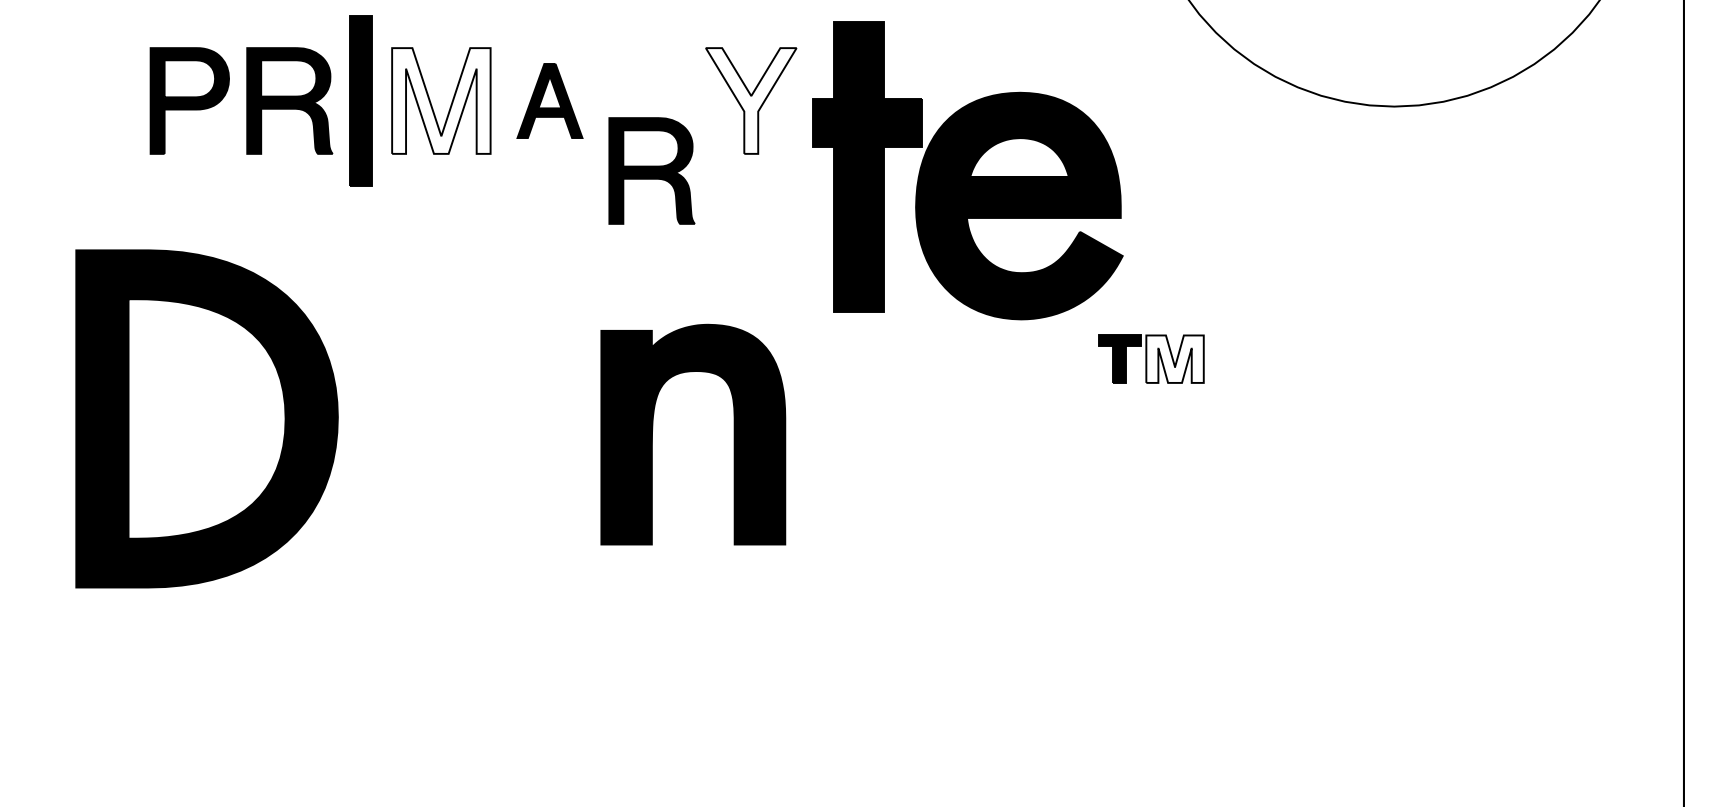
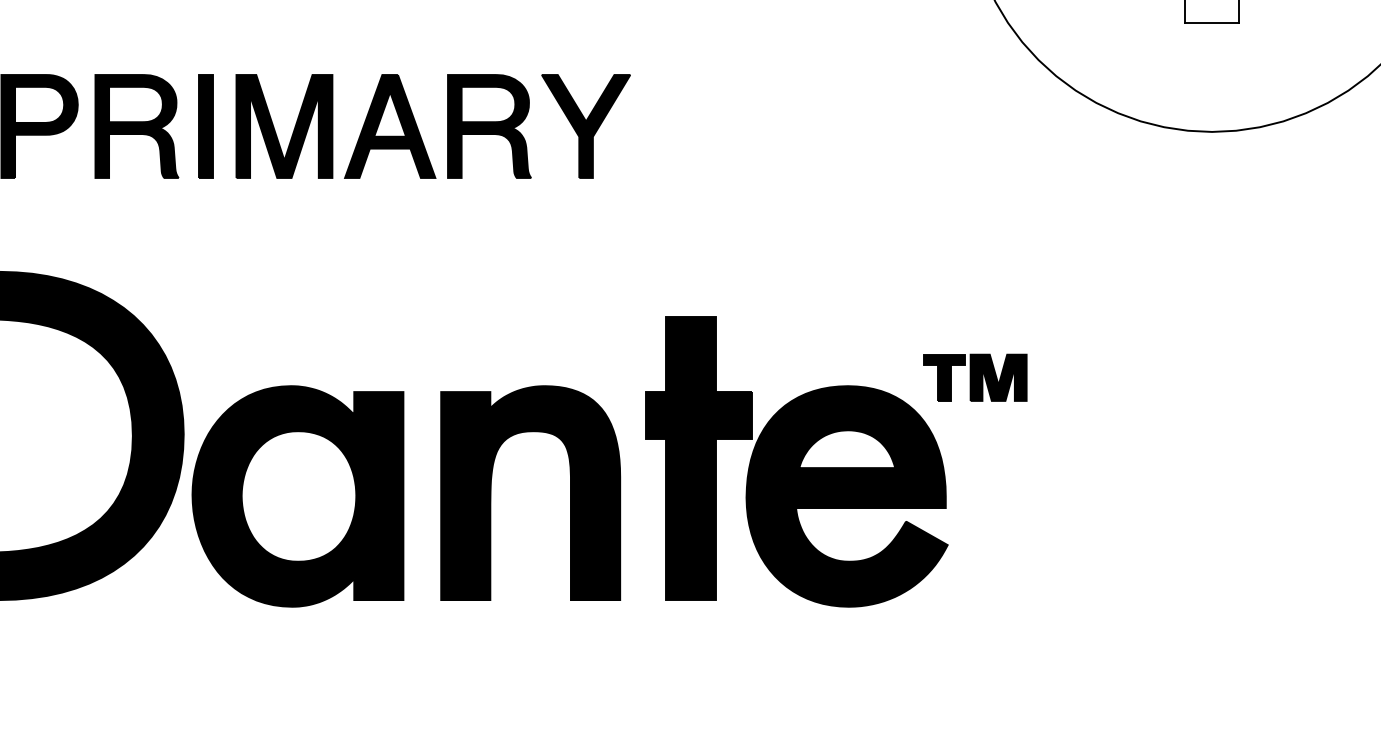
part: (360, 100) -> (205, 125), size x0.62
fill: (441, 100) -> (284, 125), added
part: (549, 100) -> (389, 125), size x1.43
fill: (750, 100) -> (585, 125), added
part: (651, 170) -> (489, 125), moved
part: (967, 170) -> (796, 461), moved
fill: (1174, 358) -> (998, 377), added
part: (733, 434) -> (569, 492), moved
part: (455, 480) -> (298, 495), added

